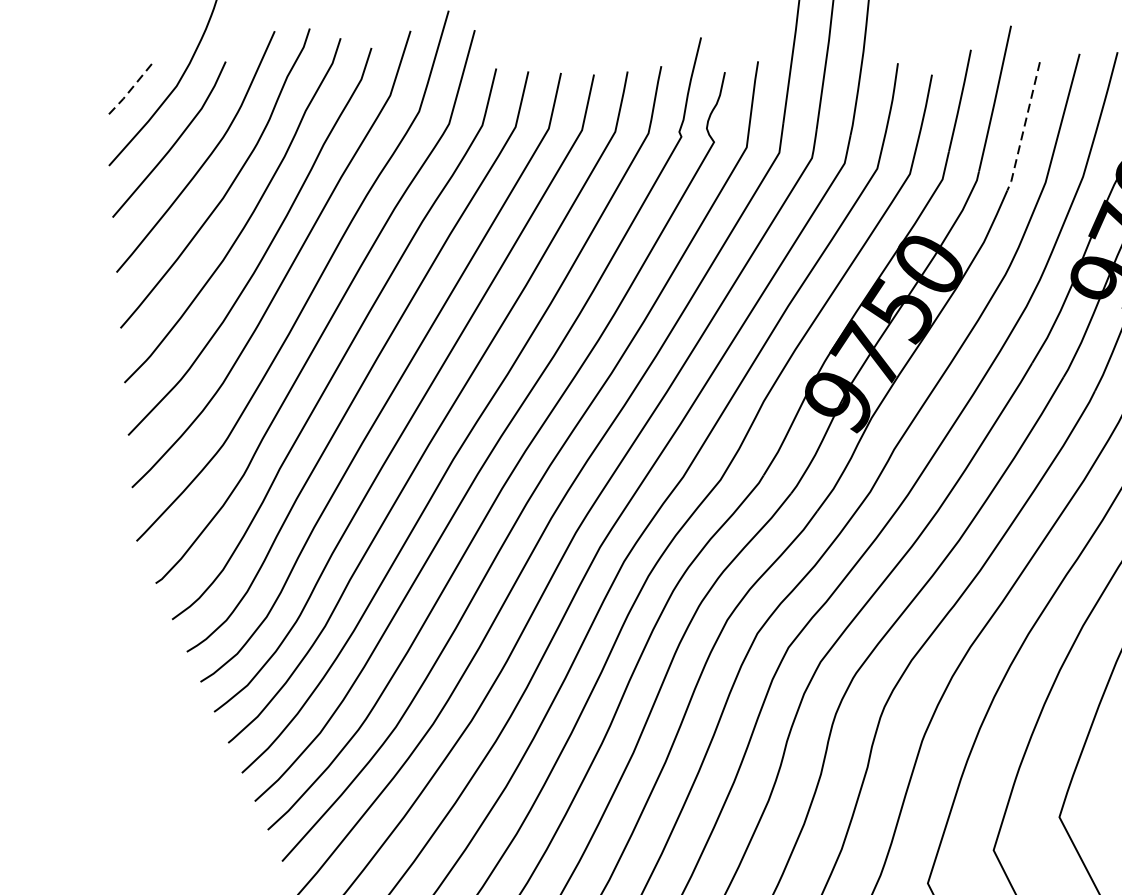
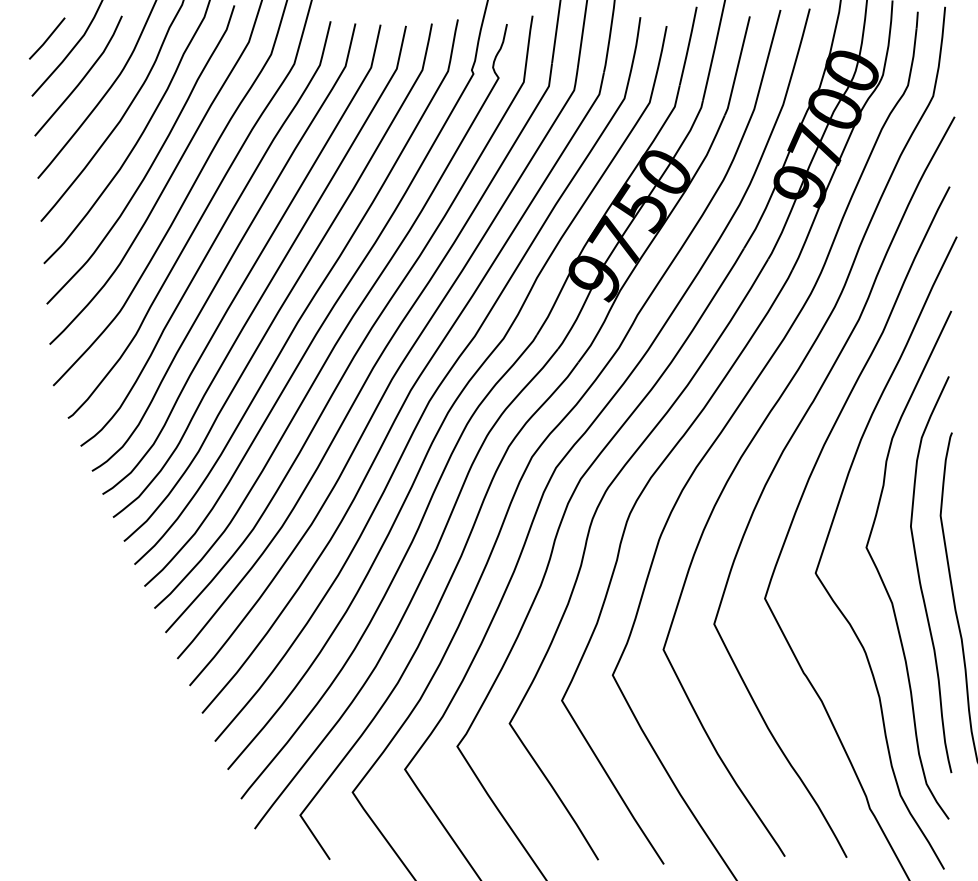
line: (127, 93) -> (46, 40), dashed -> solid
line: (1023, 128) -> (737, 67), dashed -> solid

